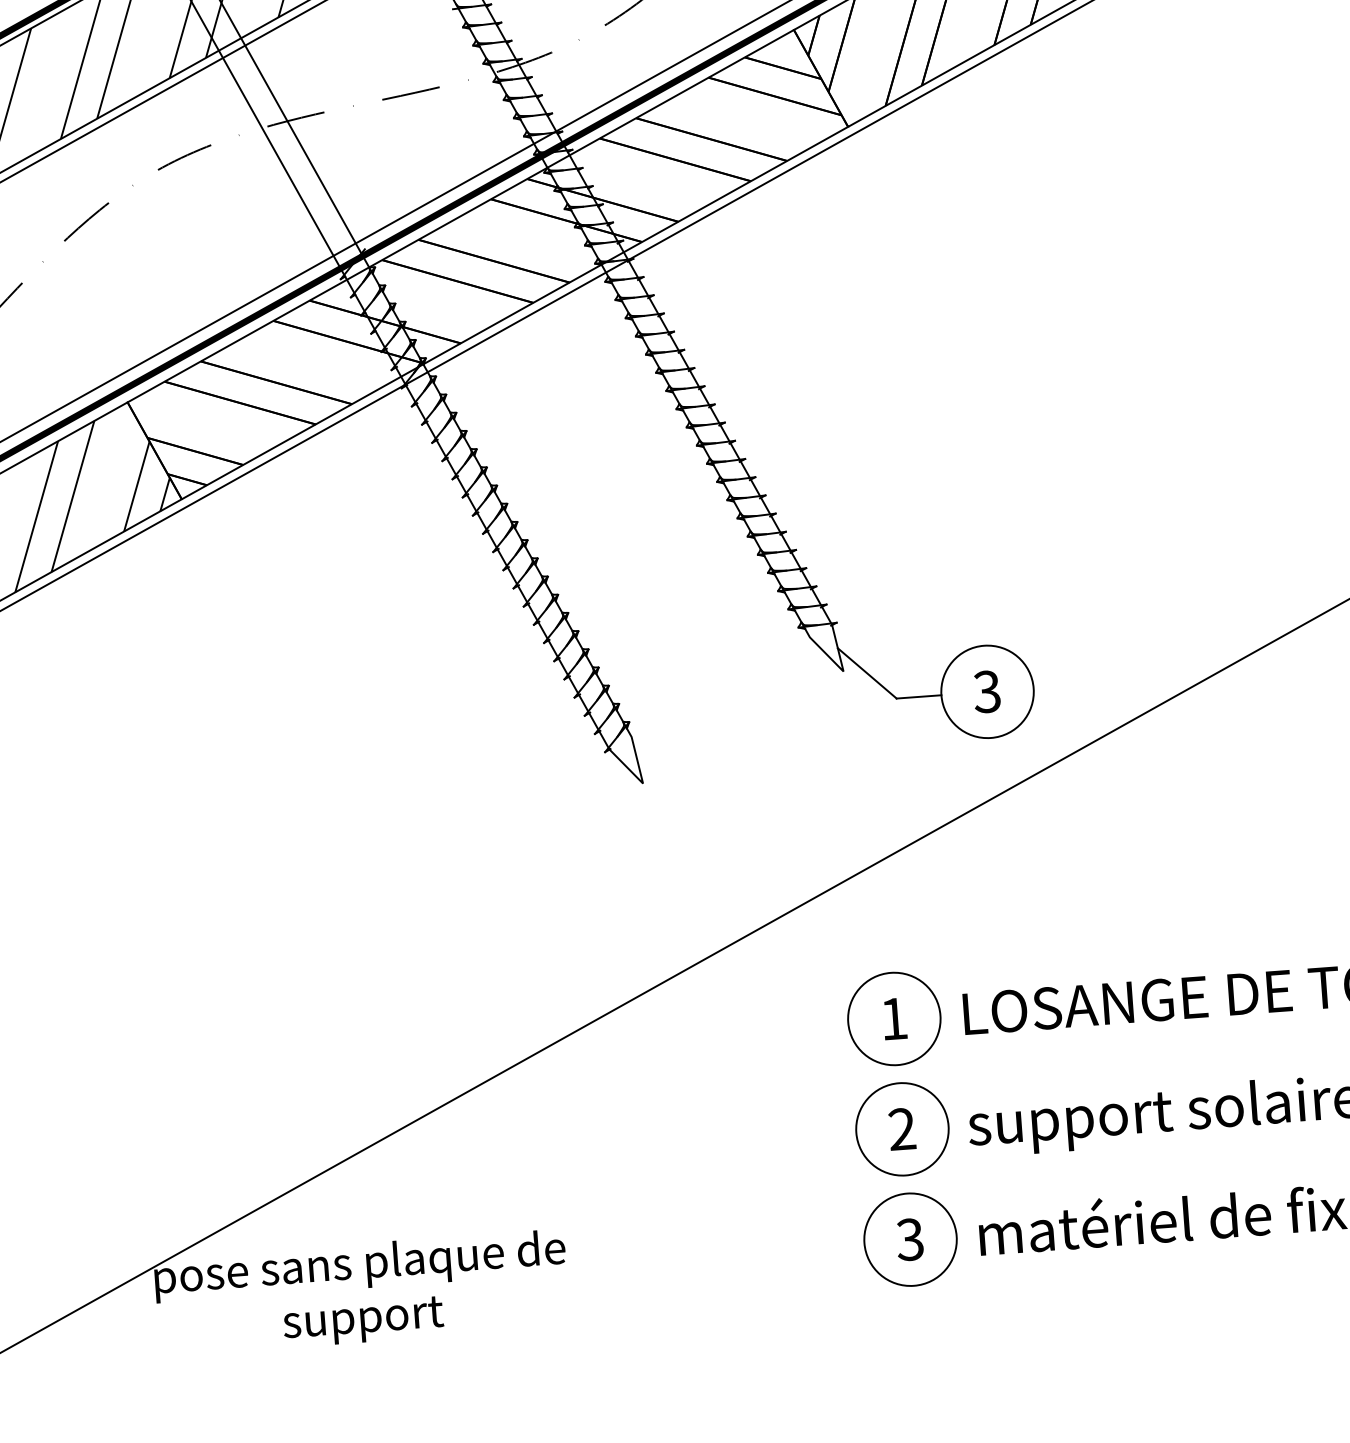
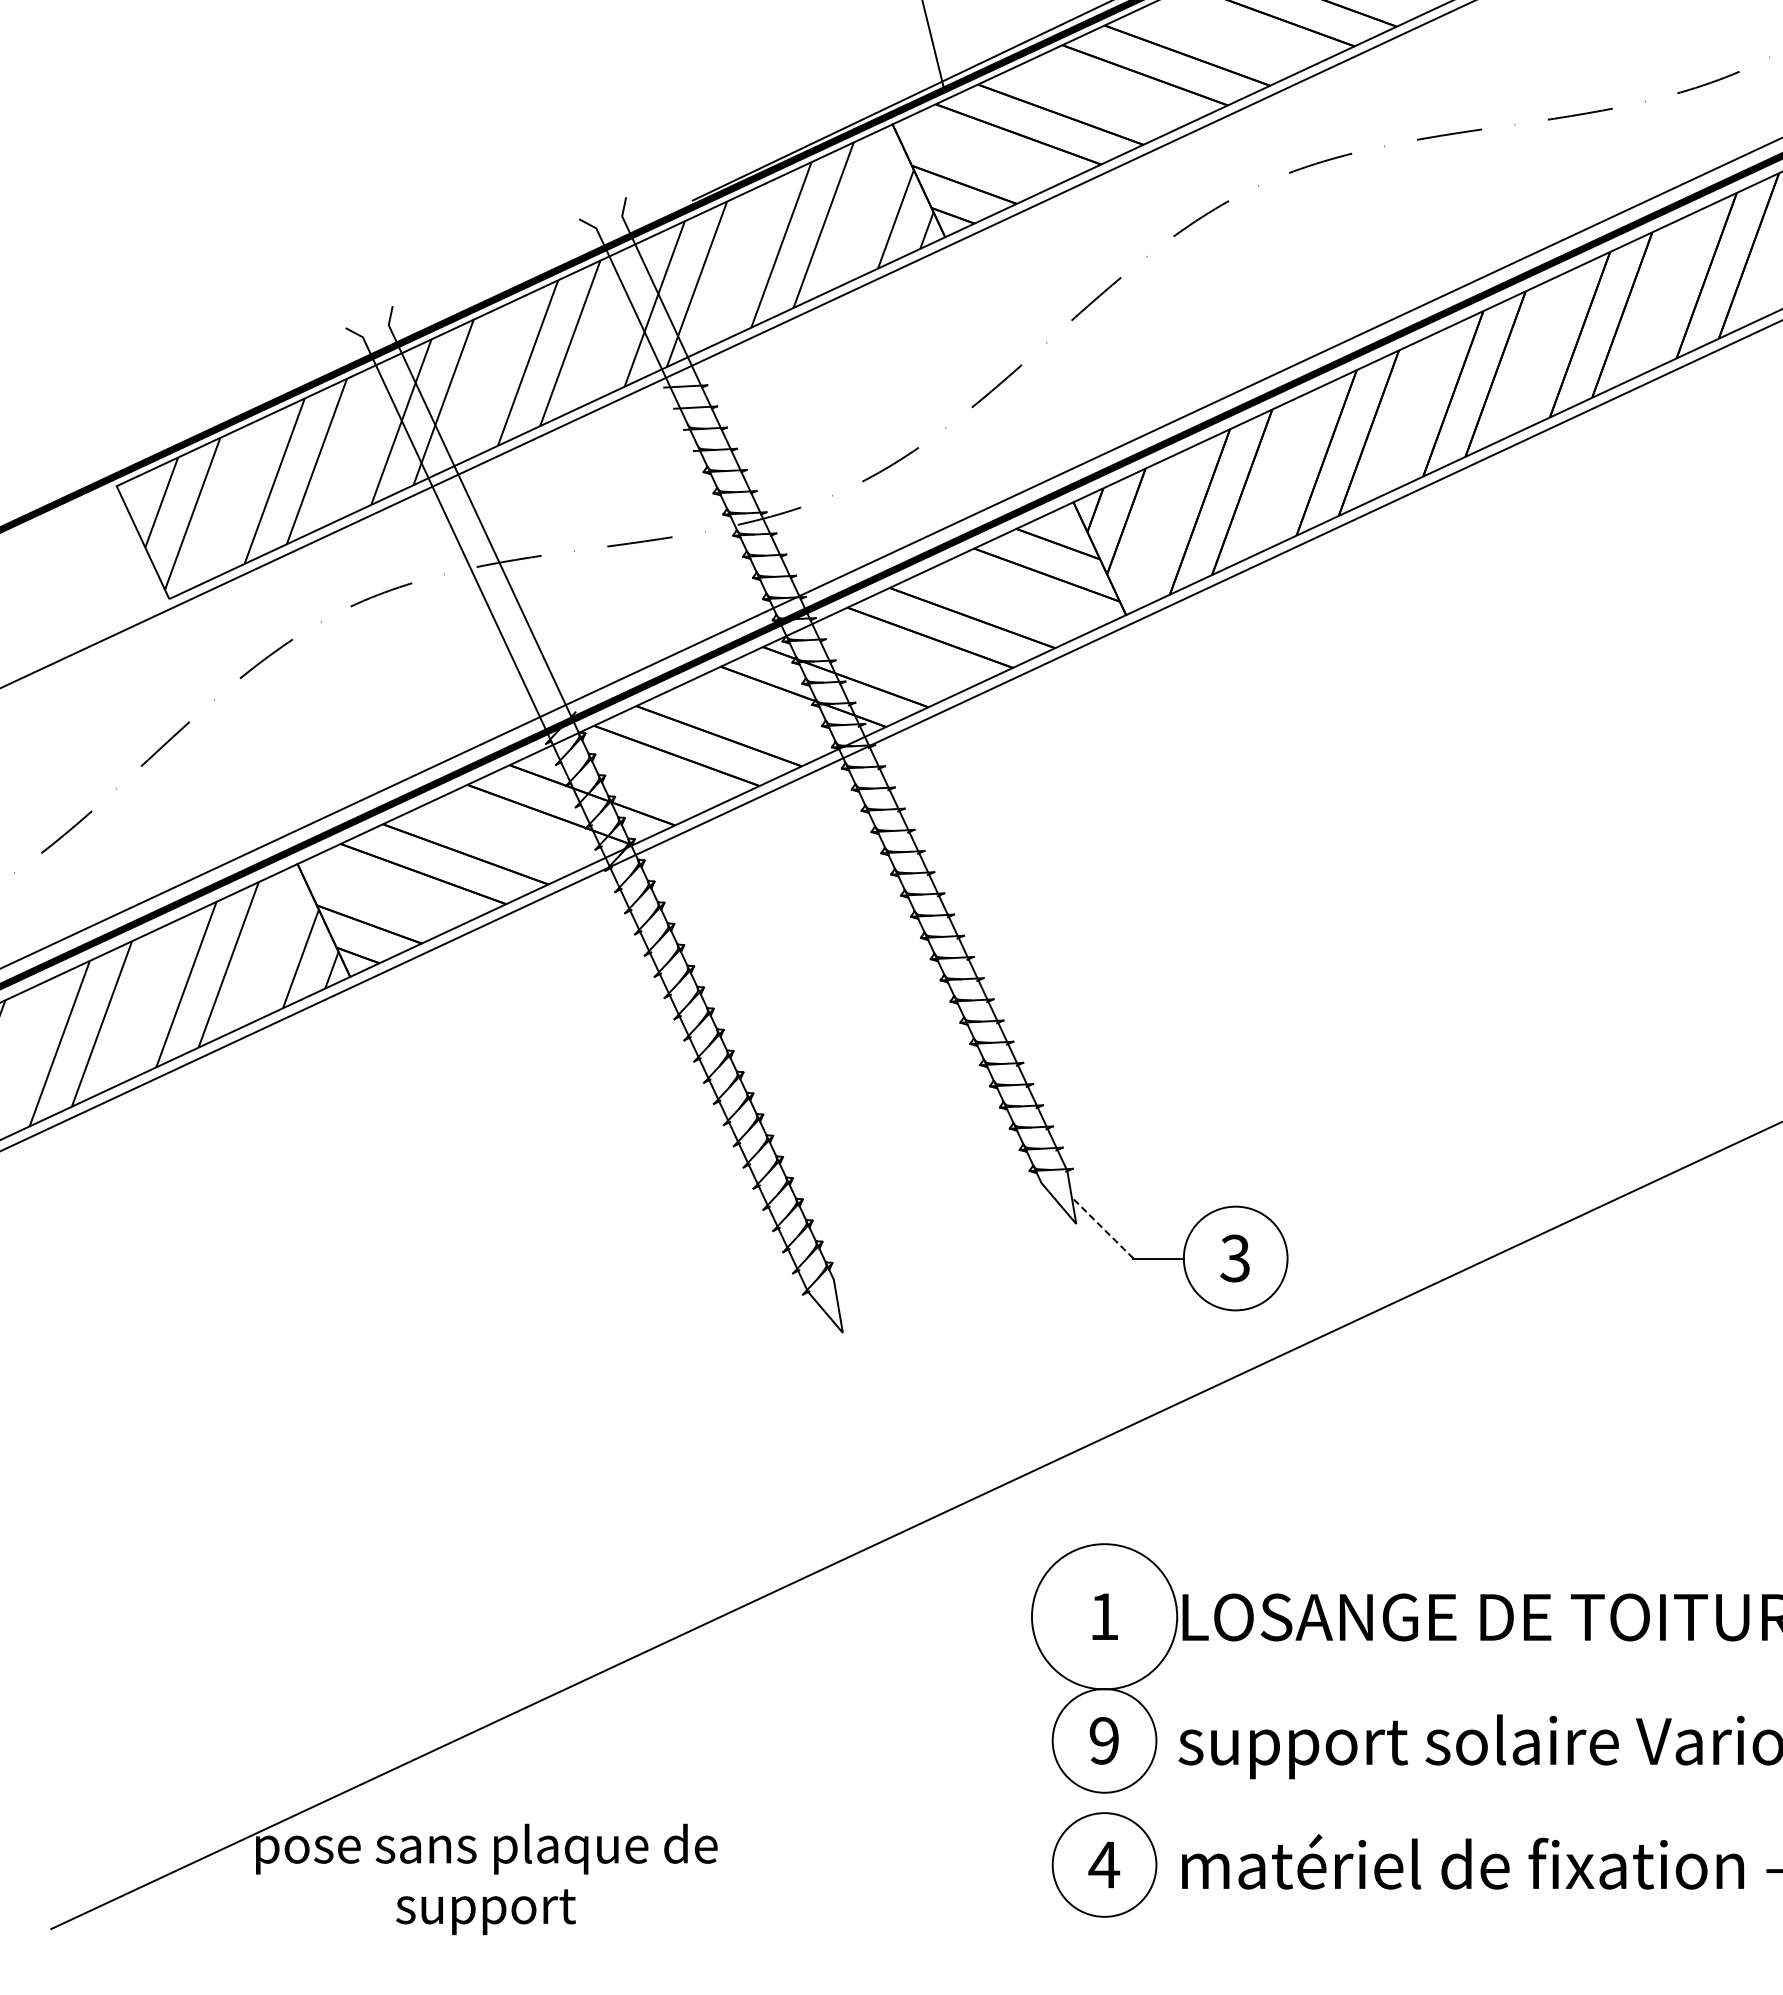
line: (867, 672) -> (1102, 1227), solid -> dashed
circle: (894, 1018) -> (1104, 1616), size x1.4
text: (901, 1129) -> (1103, 1740), 2 -> 9
text: (910, 1239) -> (1104, 1864), 3 -> 4

